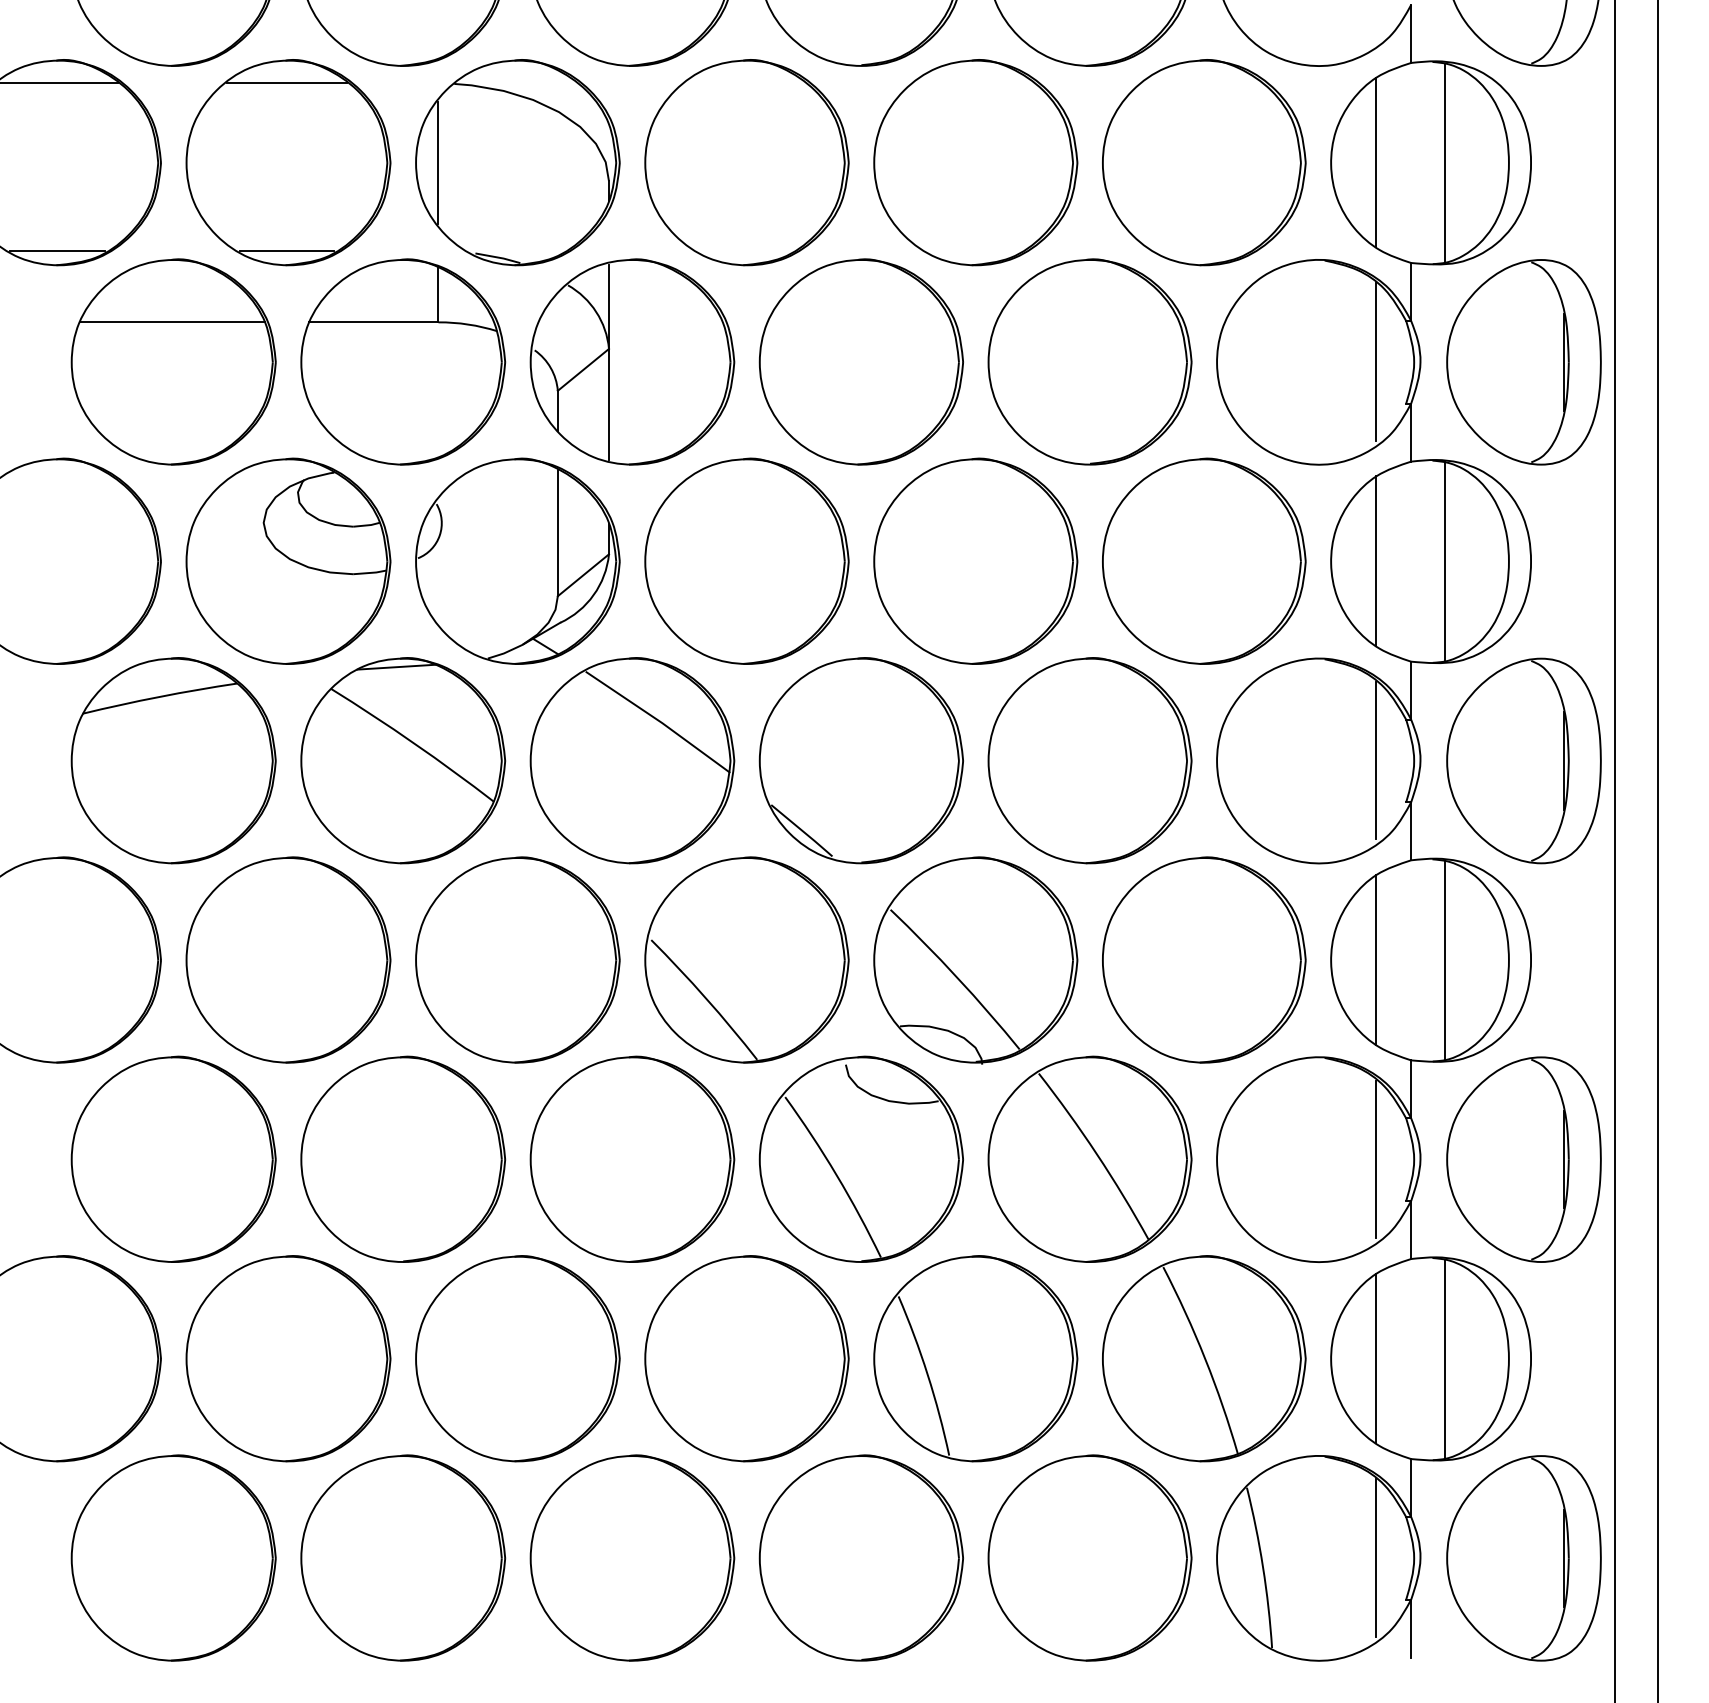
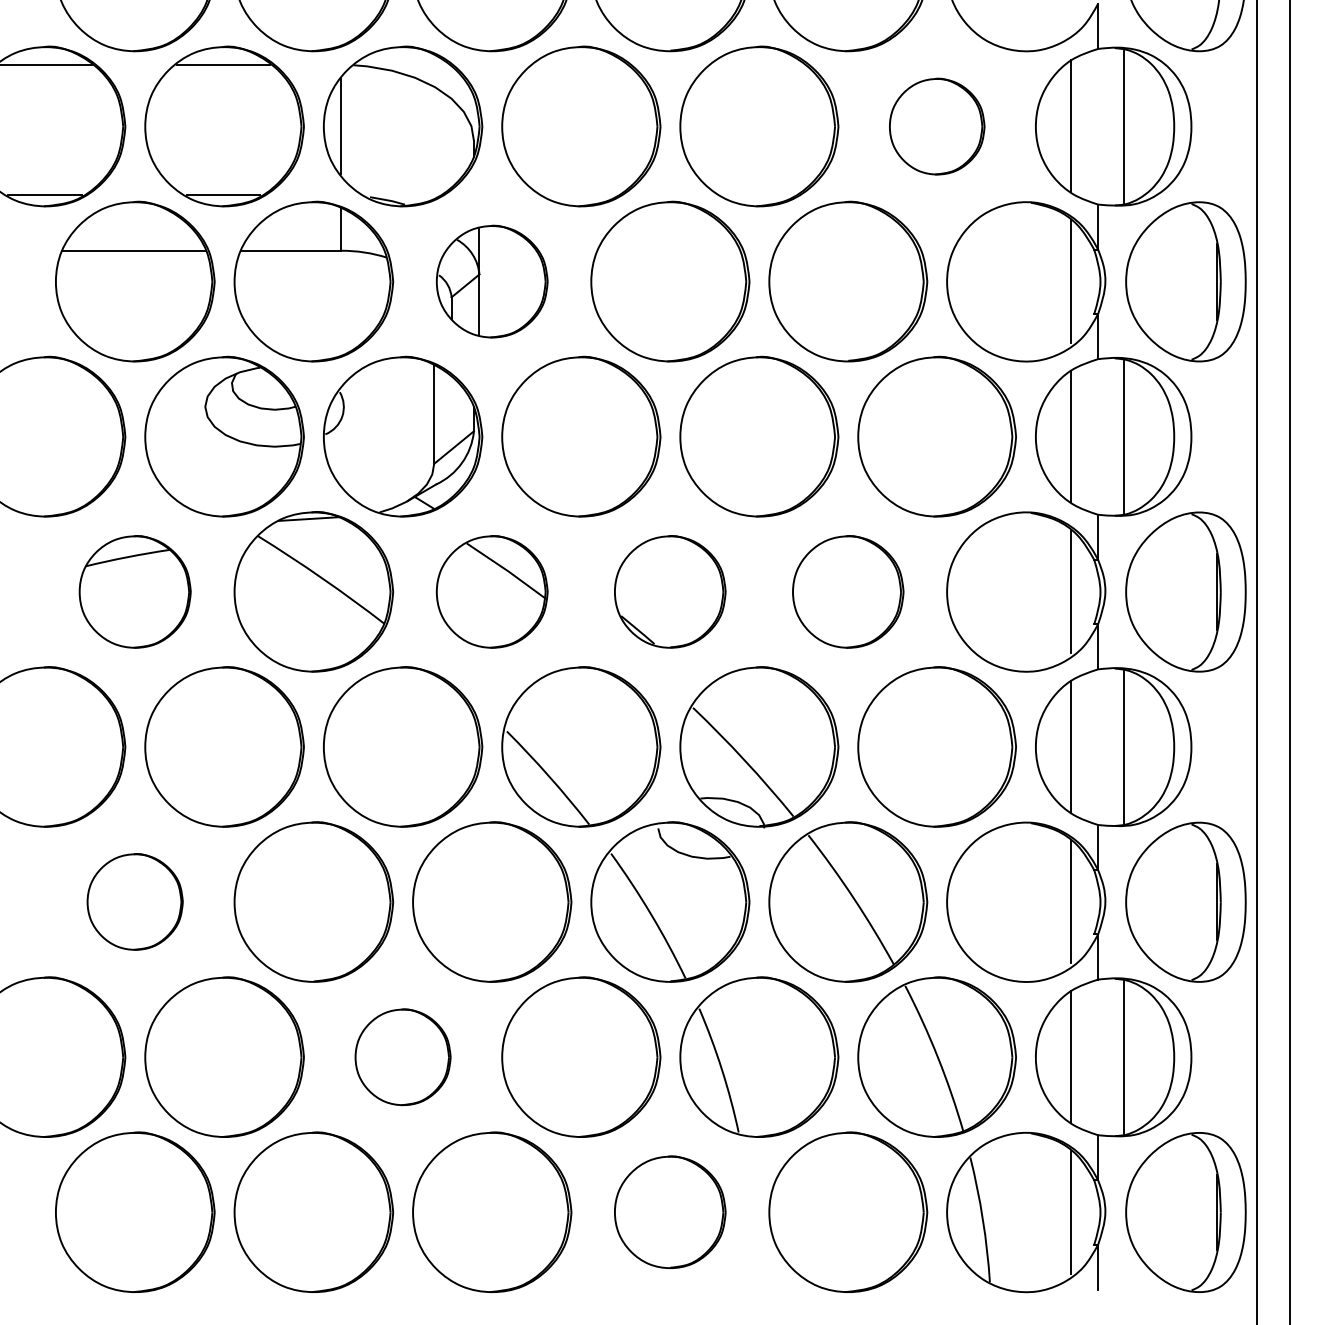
part: (1204, 162) -> (937, 126), size x0.6
part: (632, 361) -> (492, 281), size x0.7
part: (173, 760) -> (135, 591), size x0.7
part: (632, 760) -> (492, 591), size x0.7
part: (860, 760) -> (669, 591), size x0.7
part: (1089, 760) -> (847, 591), size x0.7
part: (173, 1158) -> (135, 901), size x0.6
part: (517, 1358) -> (402, 1056), size x0.6
part: (860, 1557) -> (669, 1211), size x0.7

